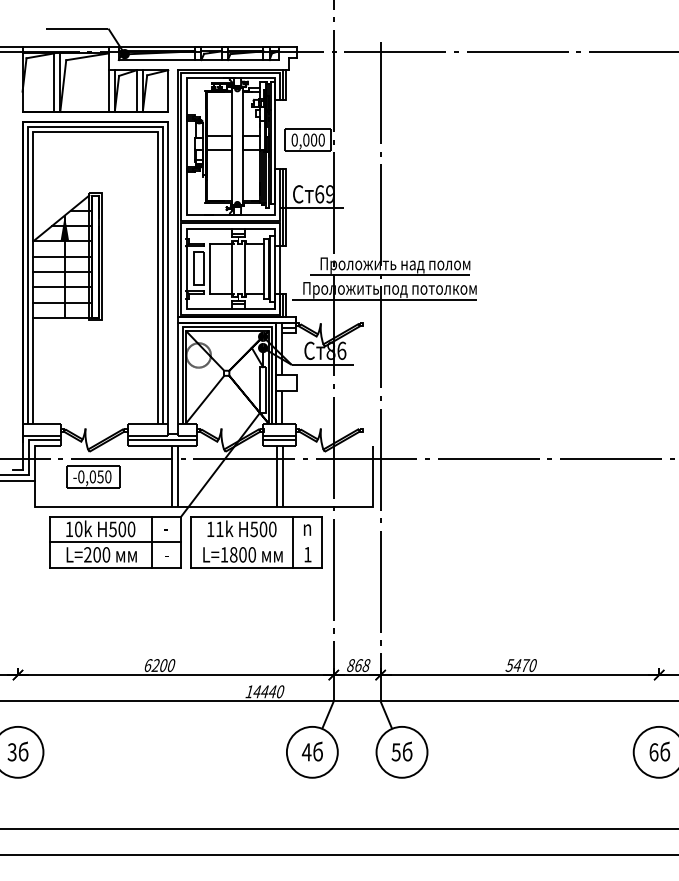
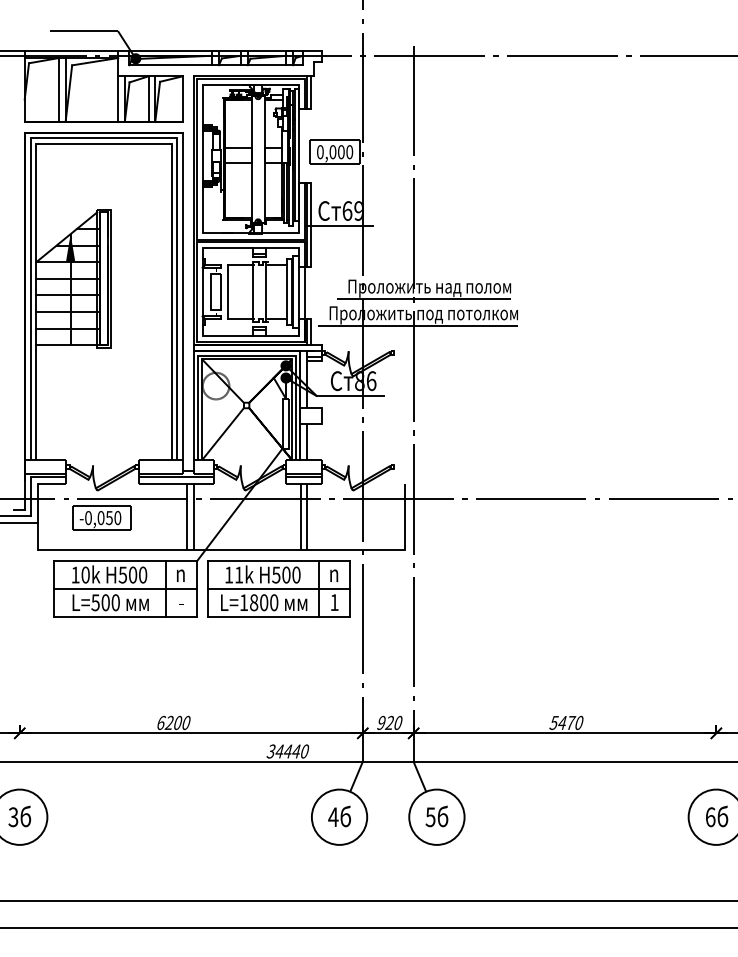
text: (165, 529) -> (180, 575), - -> n
line: (256, 541) -> (278, 588), added
text: (87, 554) -> (95, 602), L=200 -> L=500
text: (358, 665) -> (389, 722), 868 -> 920
text: (248, 691) -> (270, 751), 14440 -> 34440

